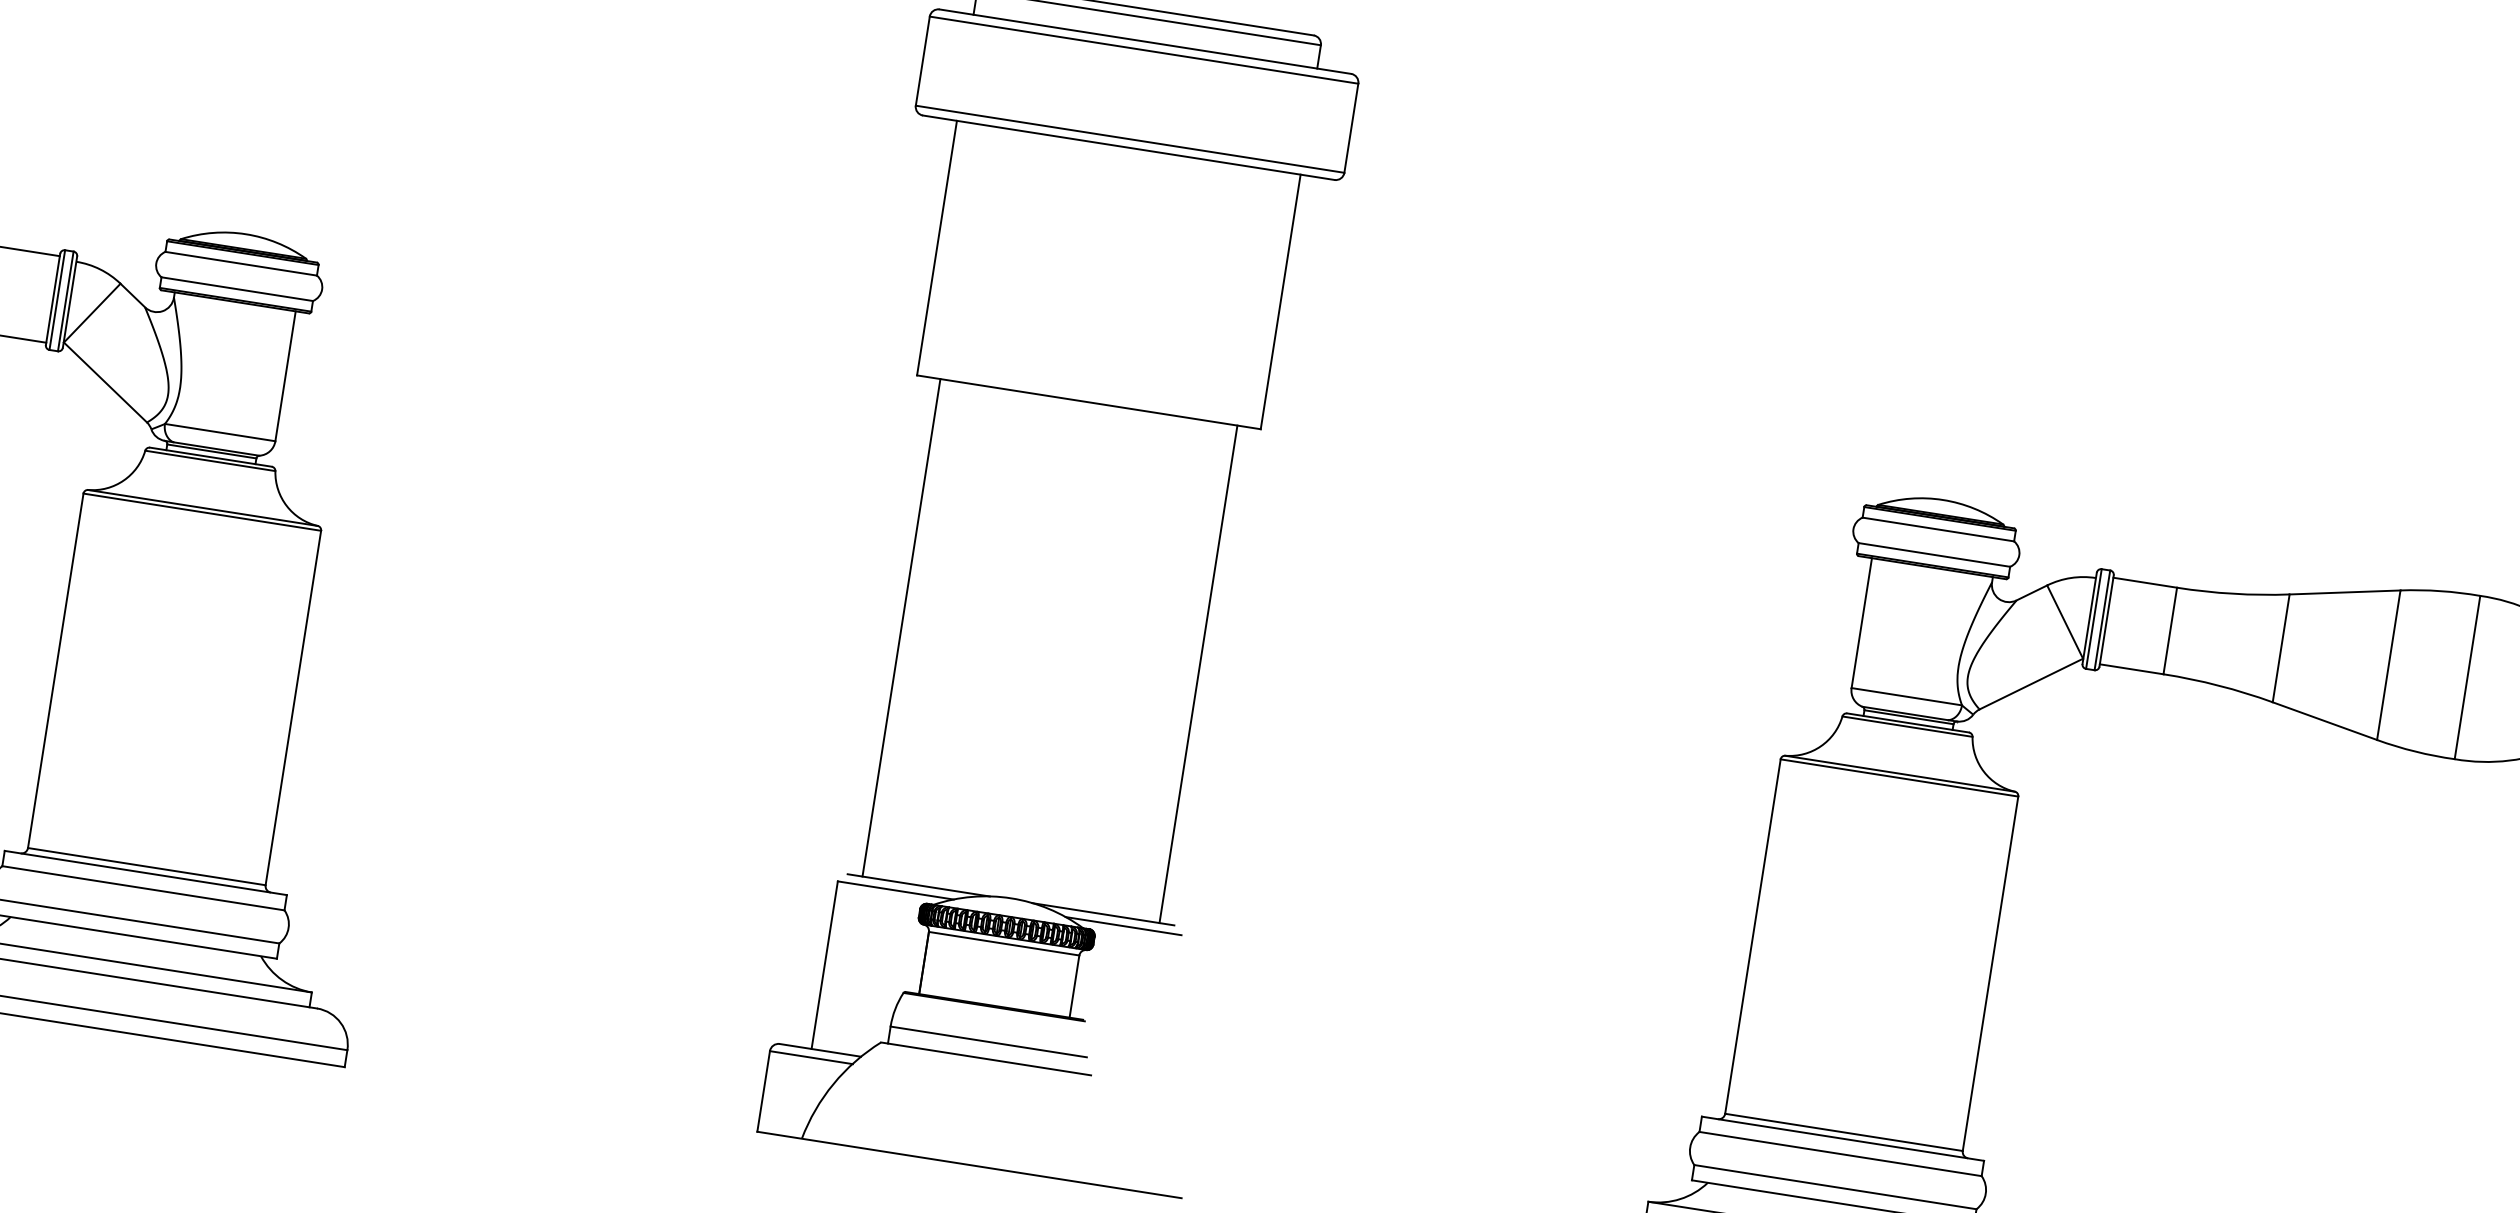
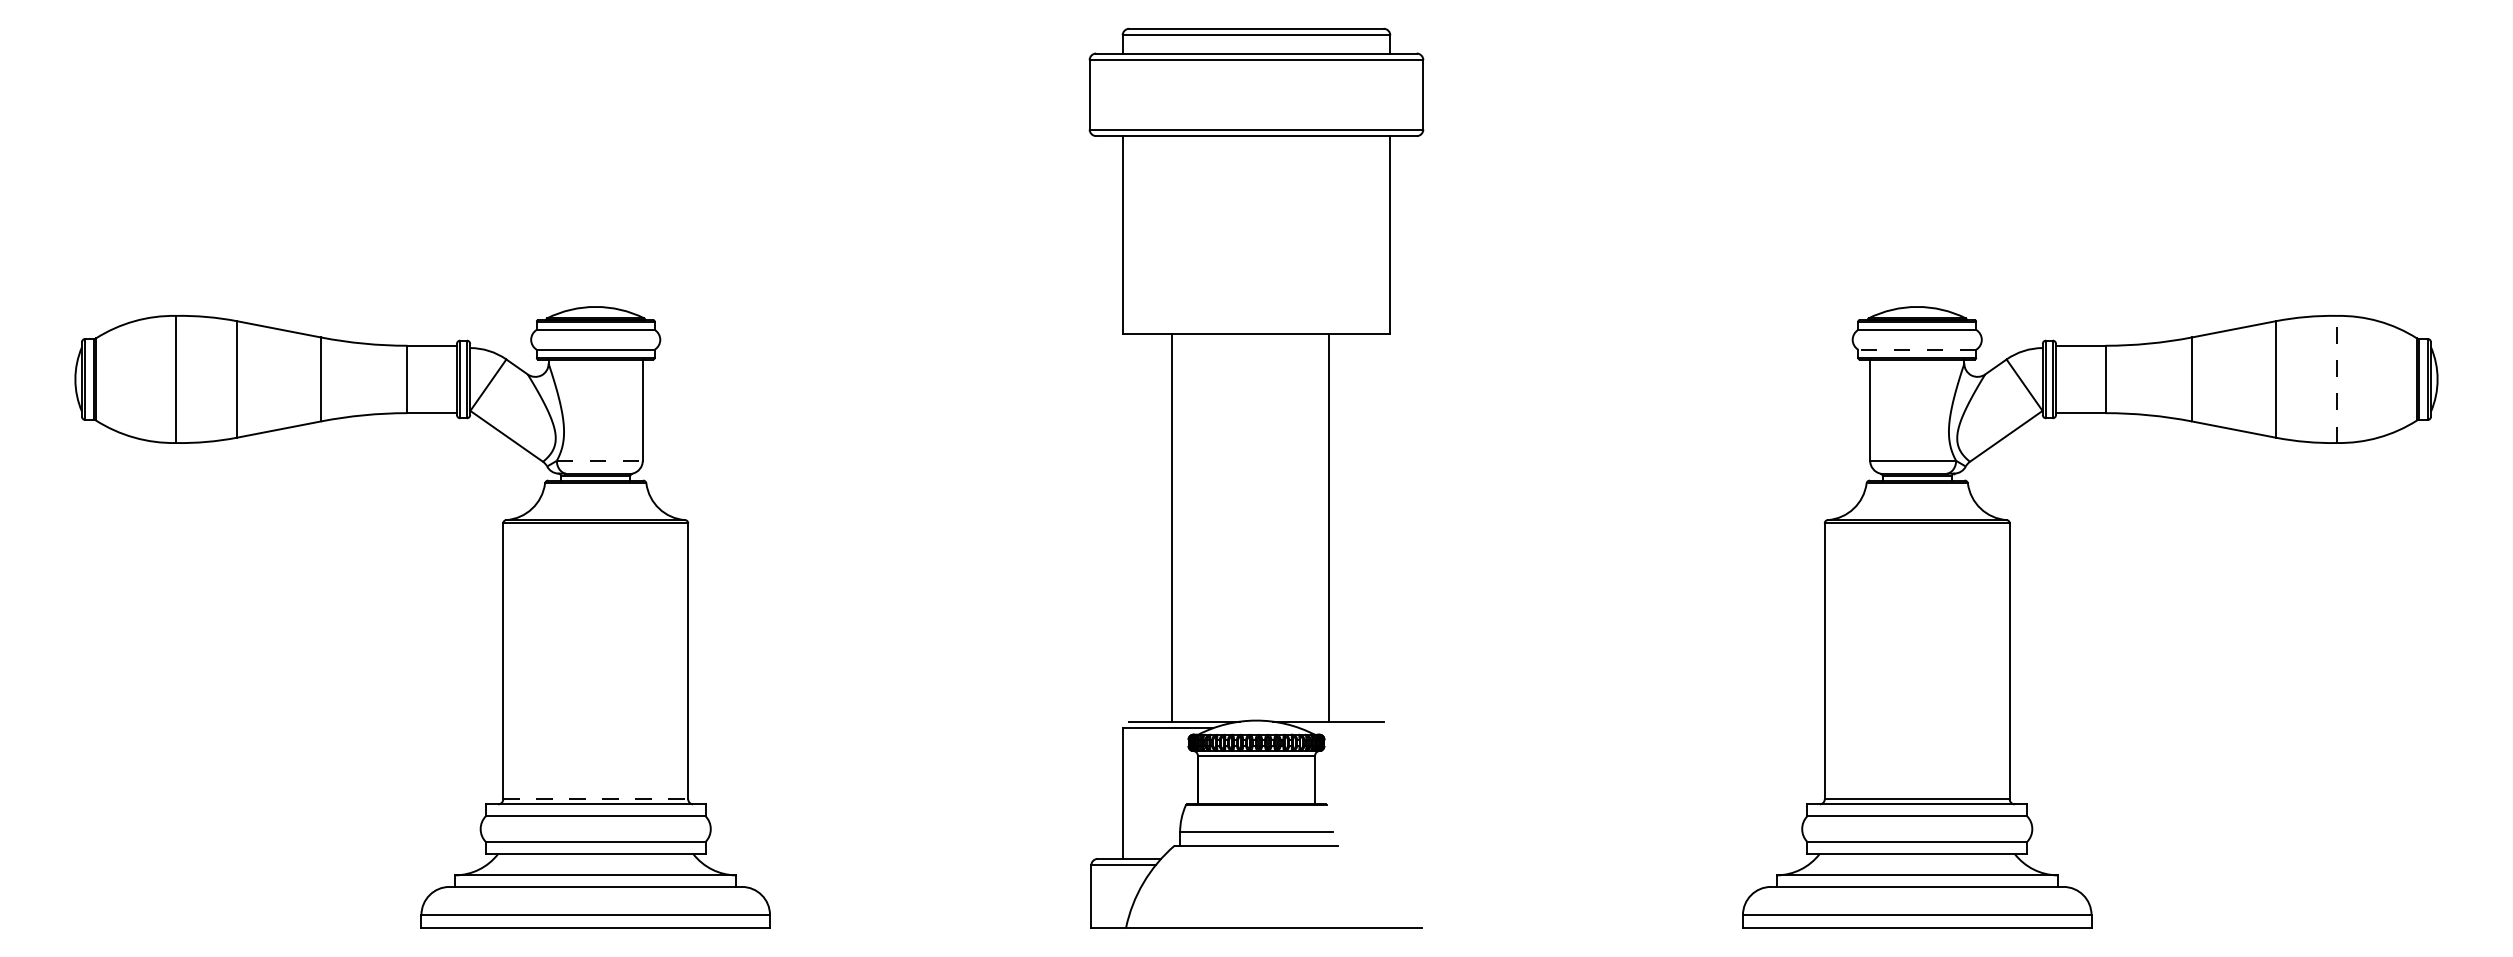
line: (219, 432) -> (599, 460), solid -> dashed
line: (1934, 554) -> (1917, 349), solid -> dashed
line: (901, 627) -> (1171, 527), moved
line: (1199, 673) -> (1329, 527), moved
line: (2468, 677) -> (2337, 379), solid -> dashed
line: (146, 866) -> (595, 799), solid -> dashed
line: (1123, 926) -> (1345, 728), removed

